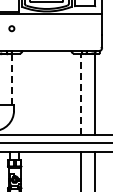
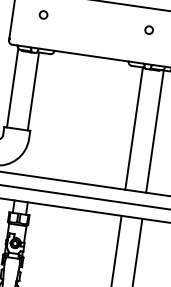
circle: (81, 28) -> (148, 29), added
line: (12, 79) -> (33, 91), dashed -> solid
line: (81, 94) -> (134, 129), dashed -> solid

